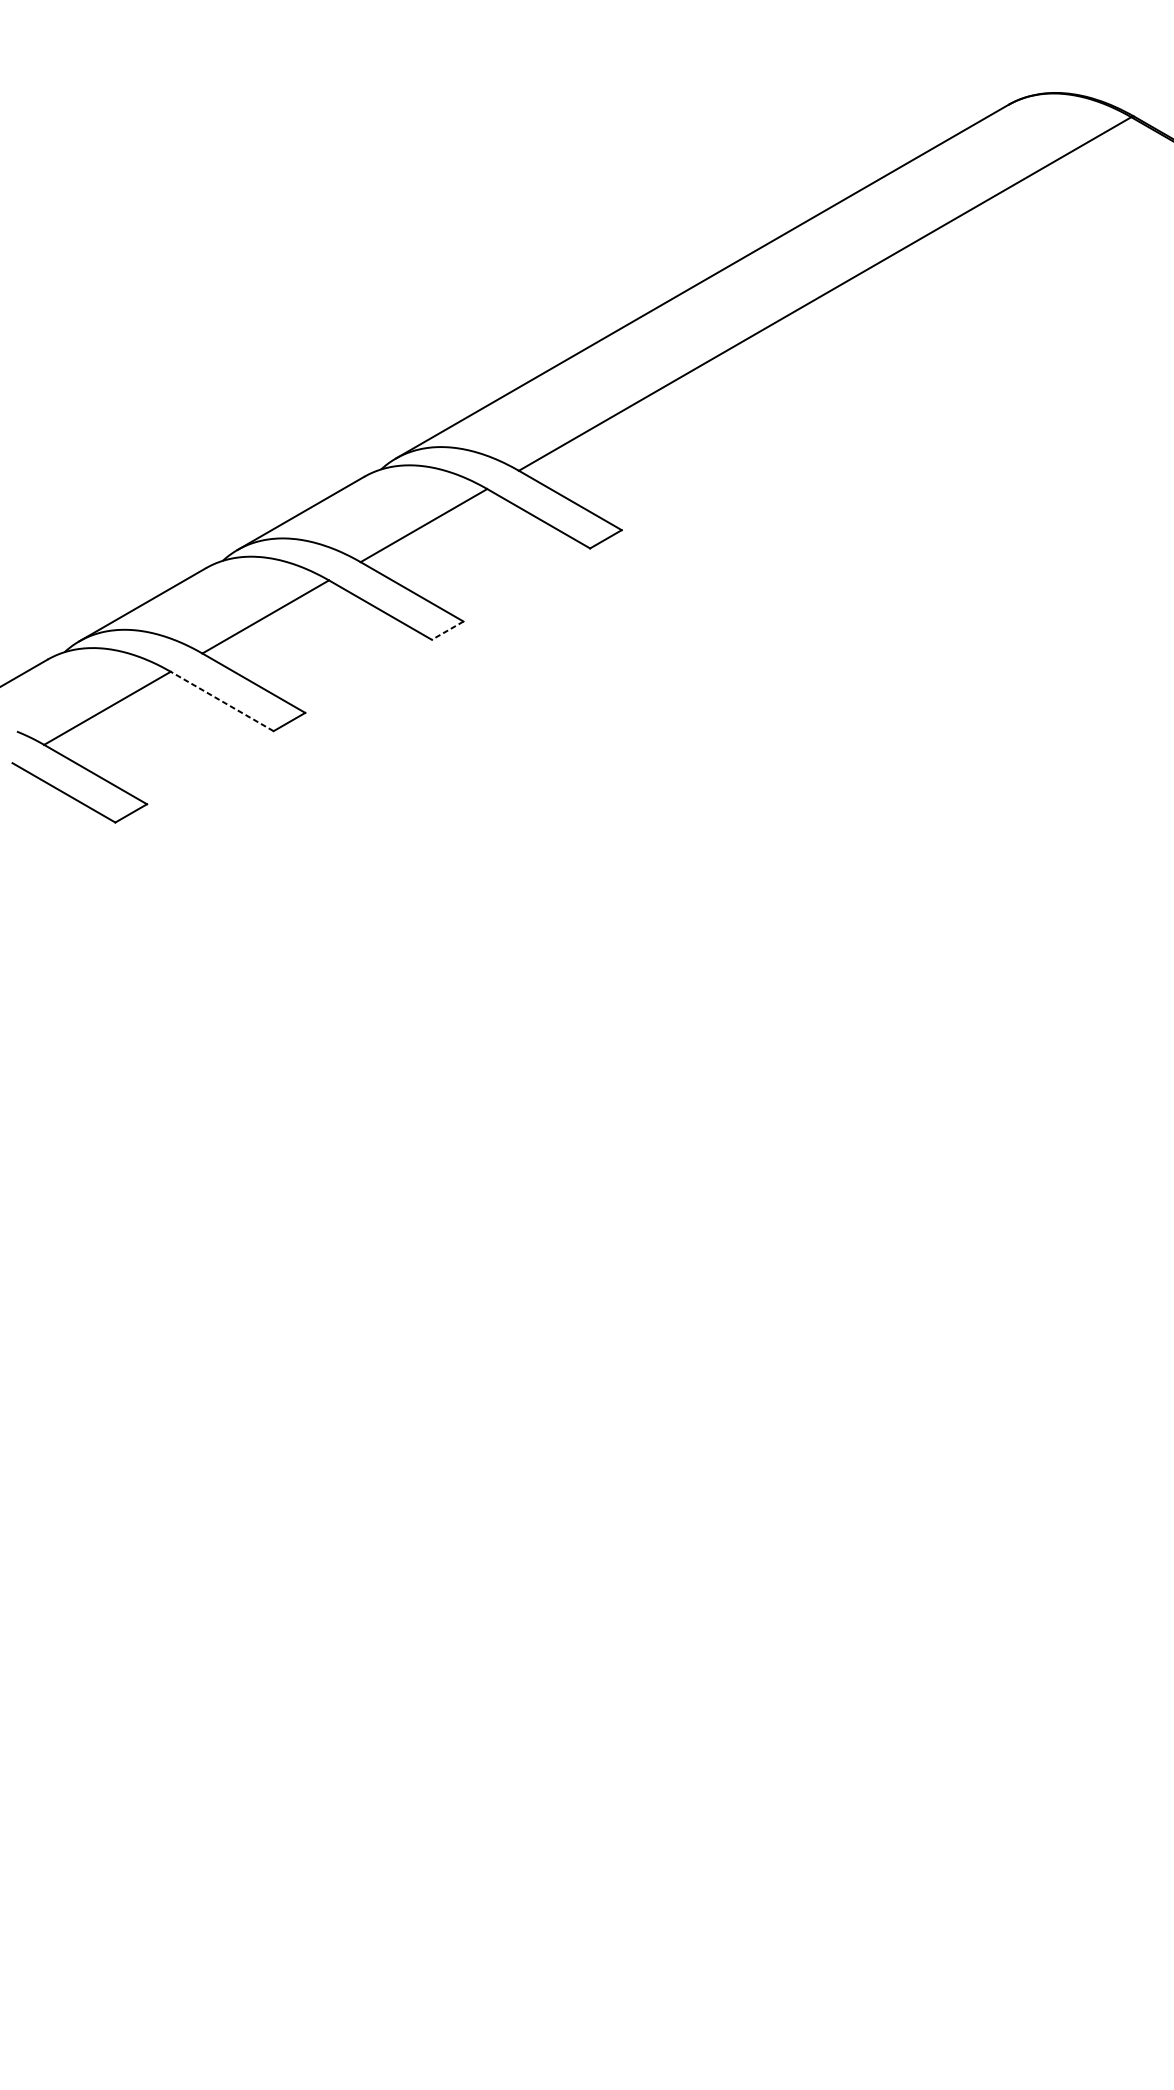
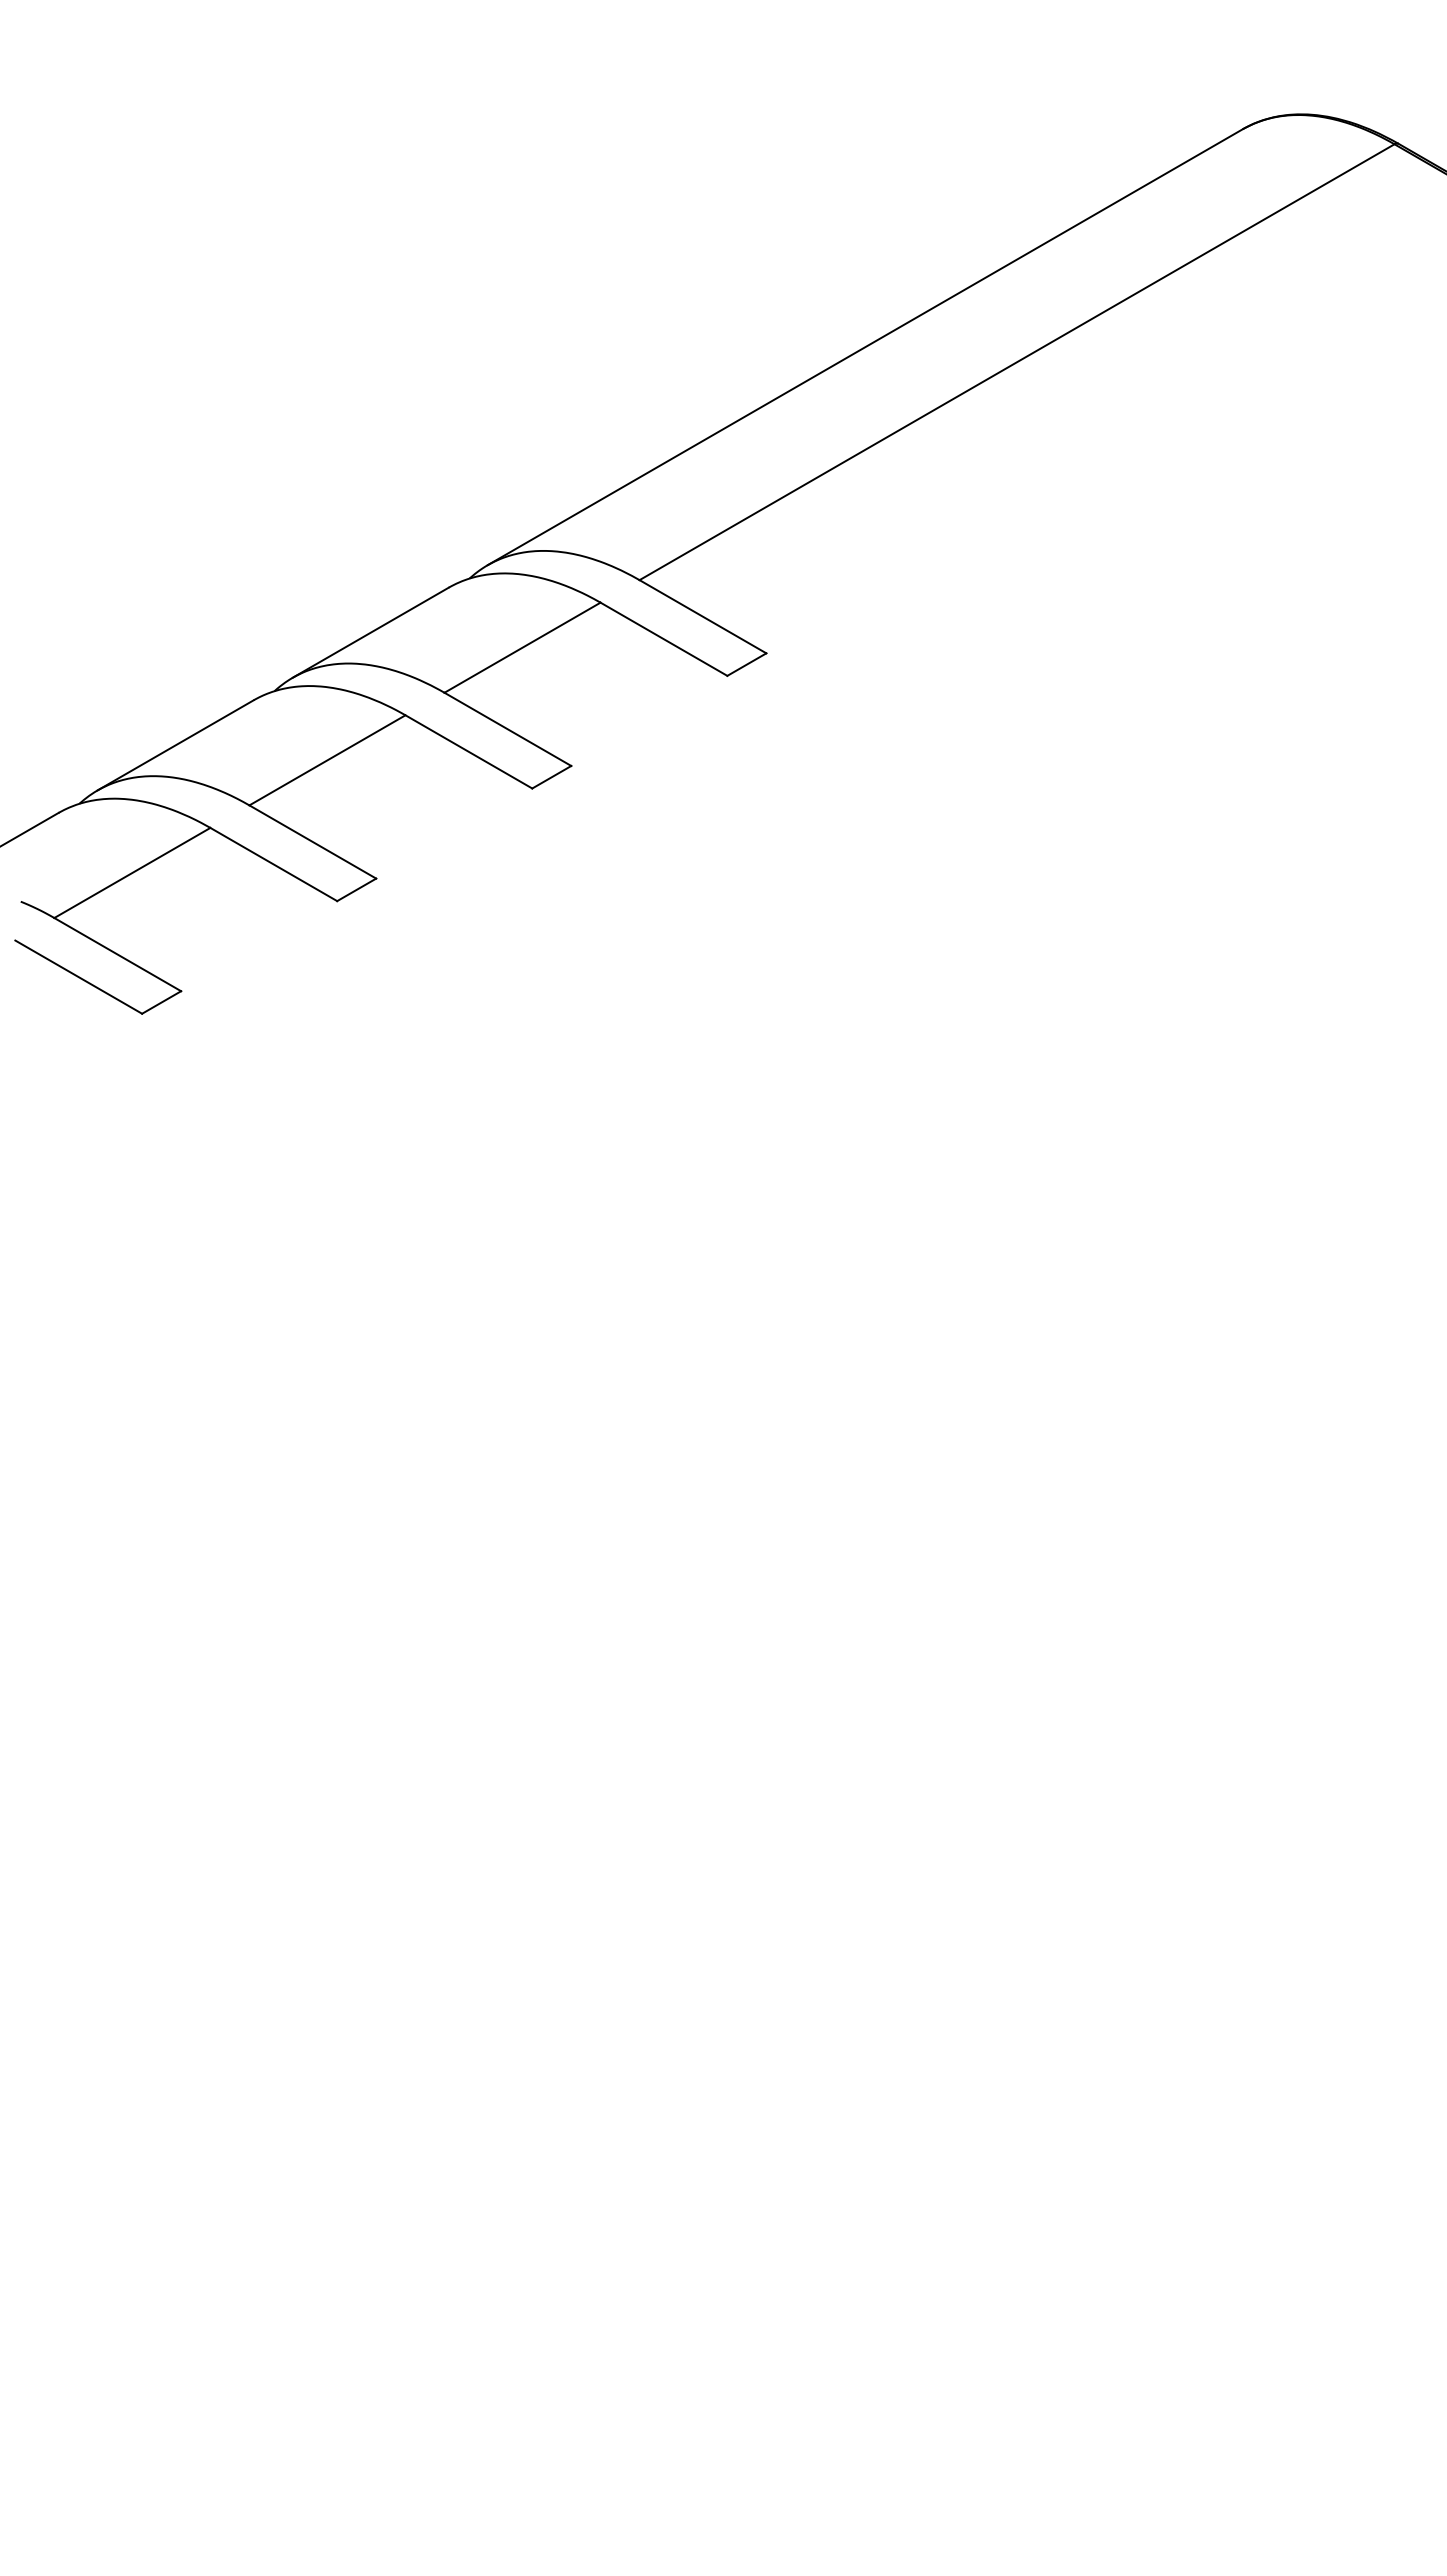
line: (447, 630) -> (551, 777), dashed -> solid
line: (221, 701) -> (273, 864), dashed -> solid

